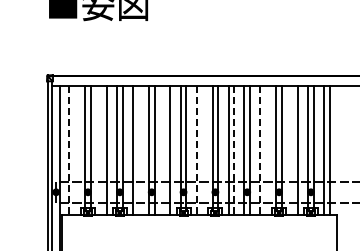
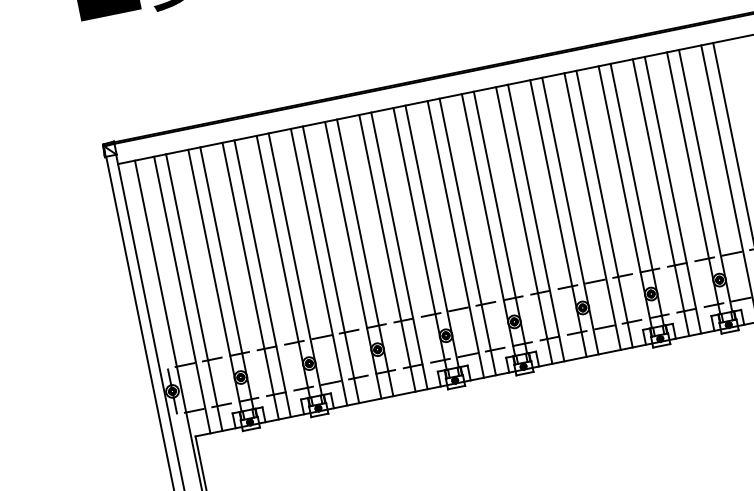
line: (74, 149) -> (193, 291), added
line: (101, 149) -> (251, 279), added
line: (138, 149) -> (330, 263), added
line: (164, 149) -> (386, 252), added
line: (202, 149) -> (468, 235), added
line: (265, 149) -> (603, 208), added
line: (292, 149) -> (661, 196), added
line: (69, 150) -> (182, 295), dashed -> solid
line: (196, 150) -> (455, 240), dashed -> solid
line: (234, 150) -> (537, 223), dashed -> solid
line: (260, 150) -> (593, 212), dashed -> solid

